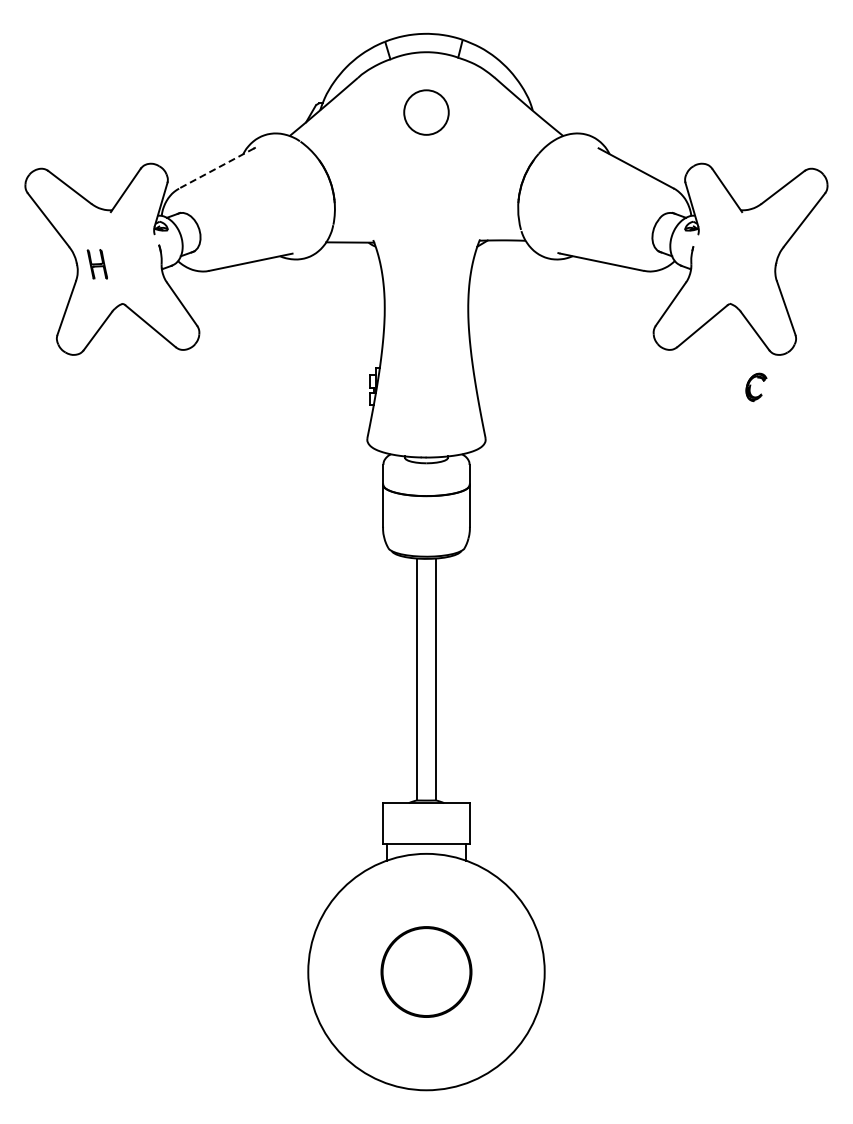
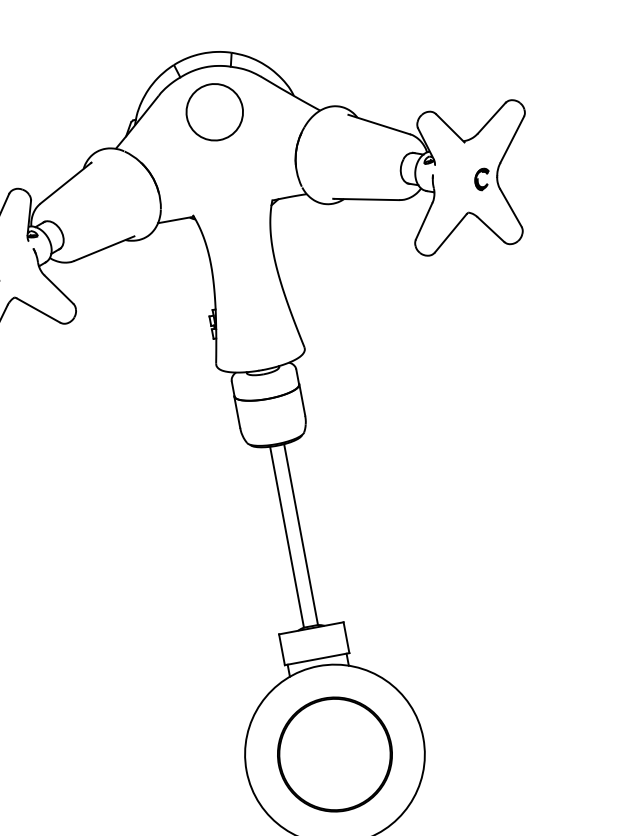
circle: (426, 112) -> (214, 112), size x1.67
line: (216, 168) -> (65, 183), dashed -> solid
part: (756, 387) -> (482, 179), moved
part: (426, 971) -> (334, 754), size x1.67

